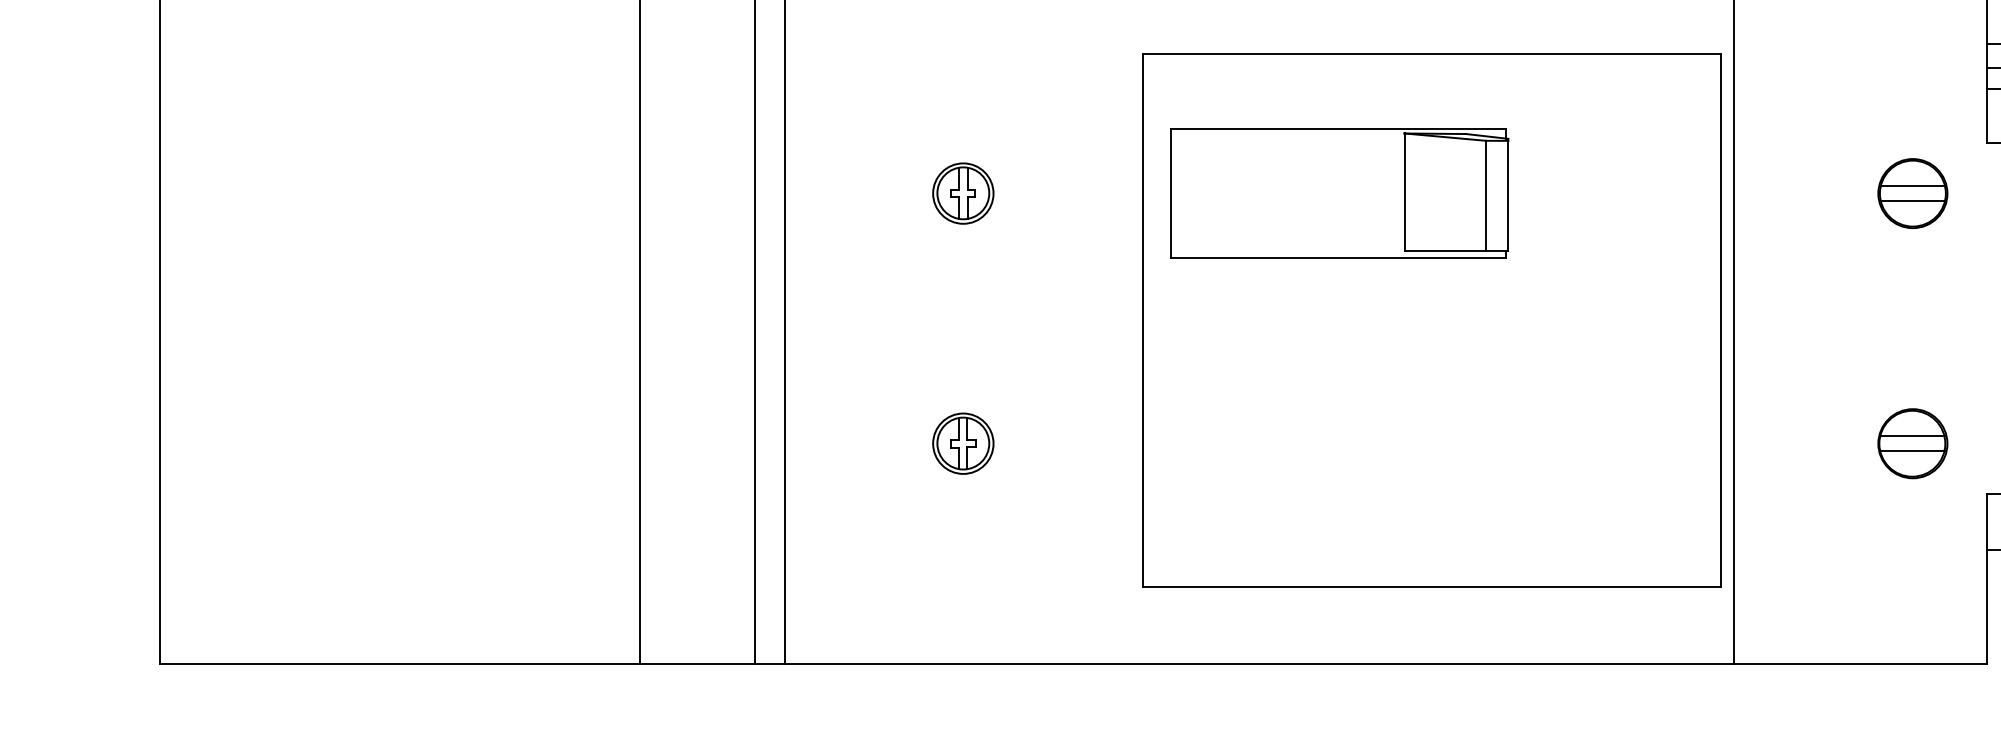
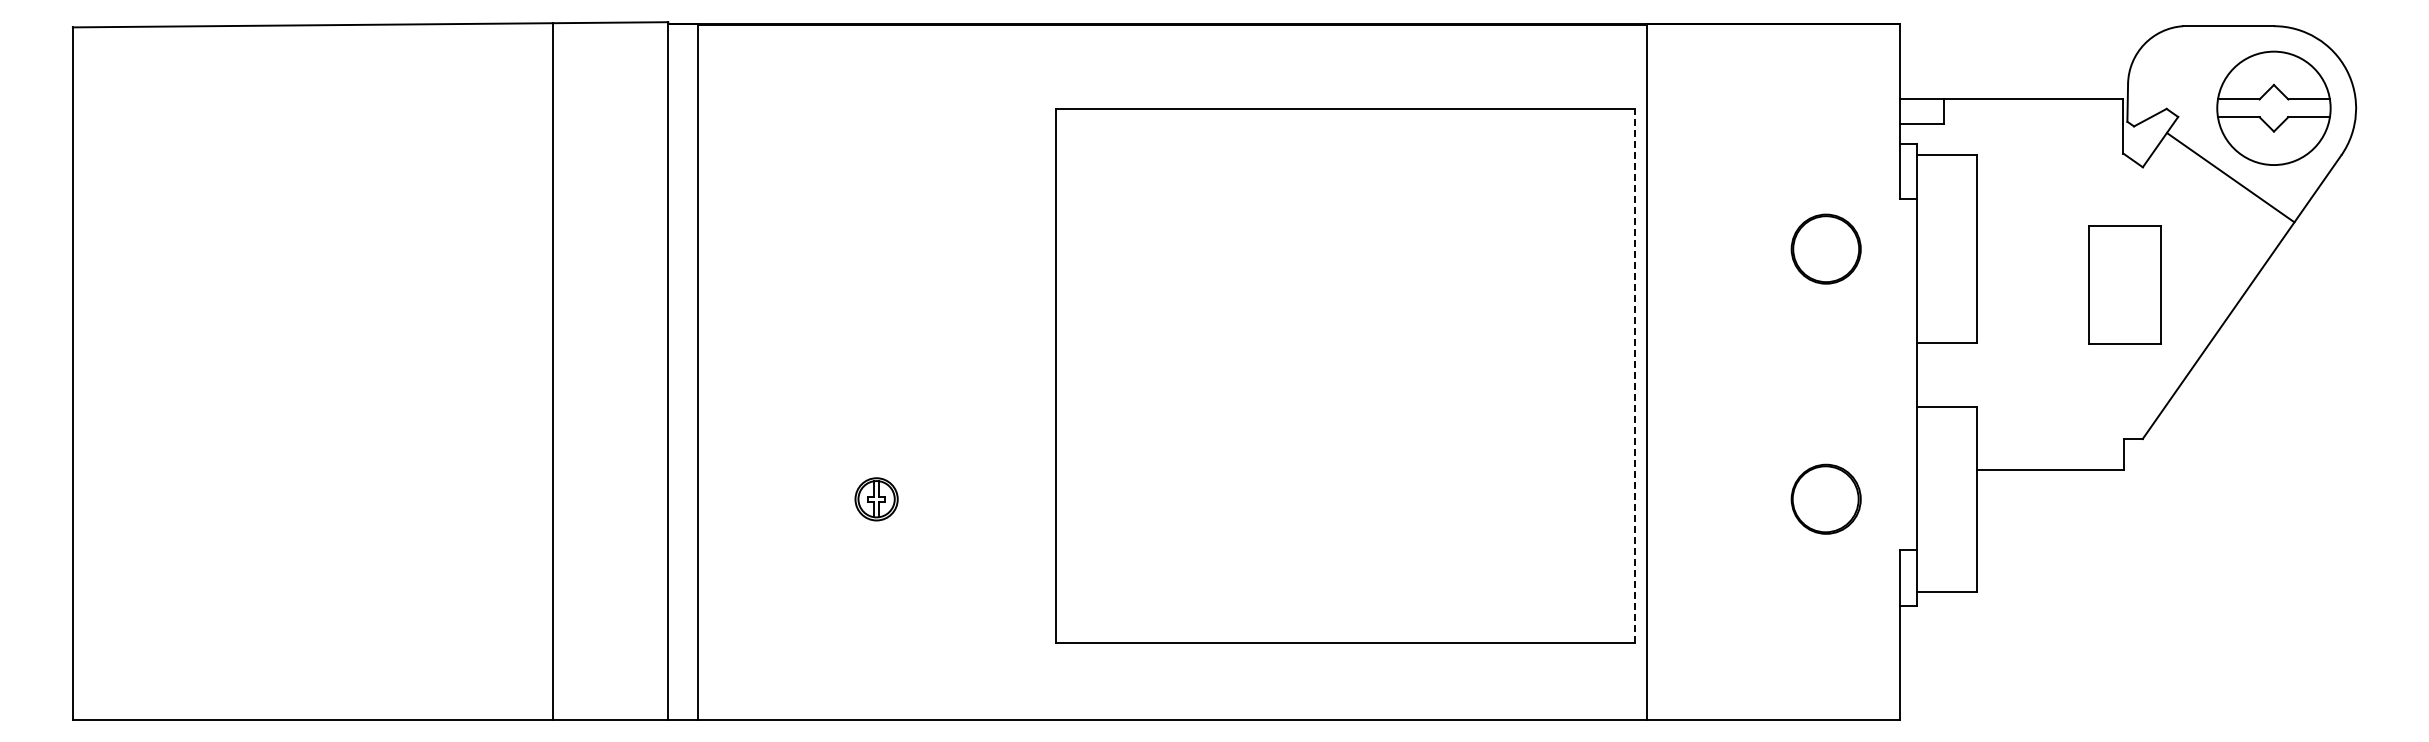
line: (1913, 185) -> (1826, 241), removed
part: (1339, 192) -> (1252, 248), removed
part: (963, 193) -> (876, 249), removed
line: (1913, 200) -> (1826, 256), removed
line: (1721, 319) -> (1634, 375), solid -> dashed
line: (1912, 435) -> (1825, 491), removed
part: (963, 443) -> (876, 499), size x0.7
line: (1912, 450) -> (1825, 506), removed

